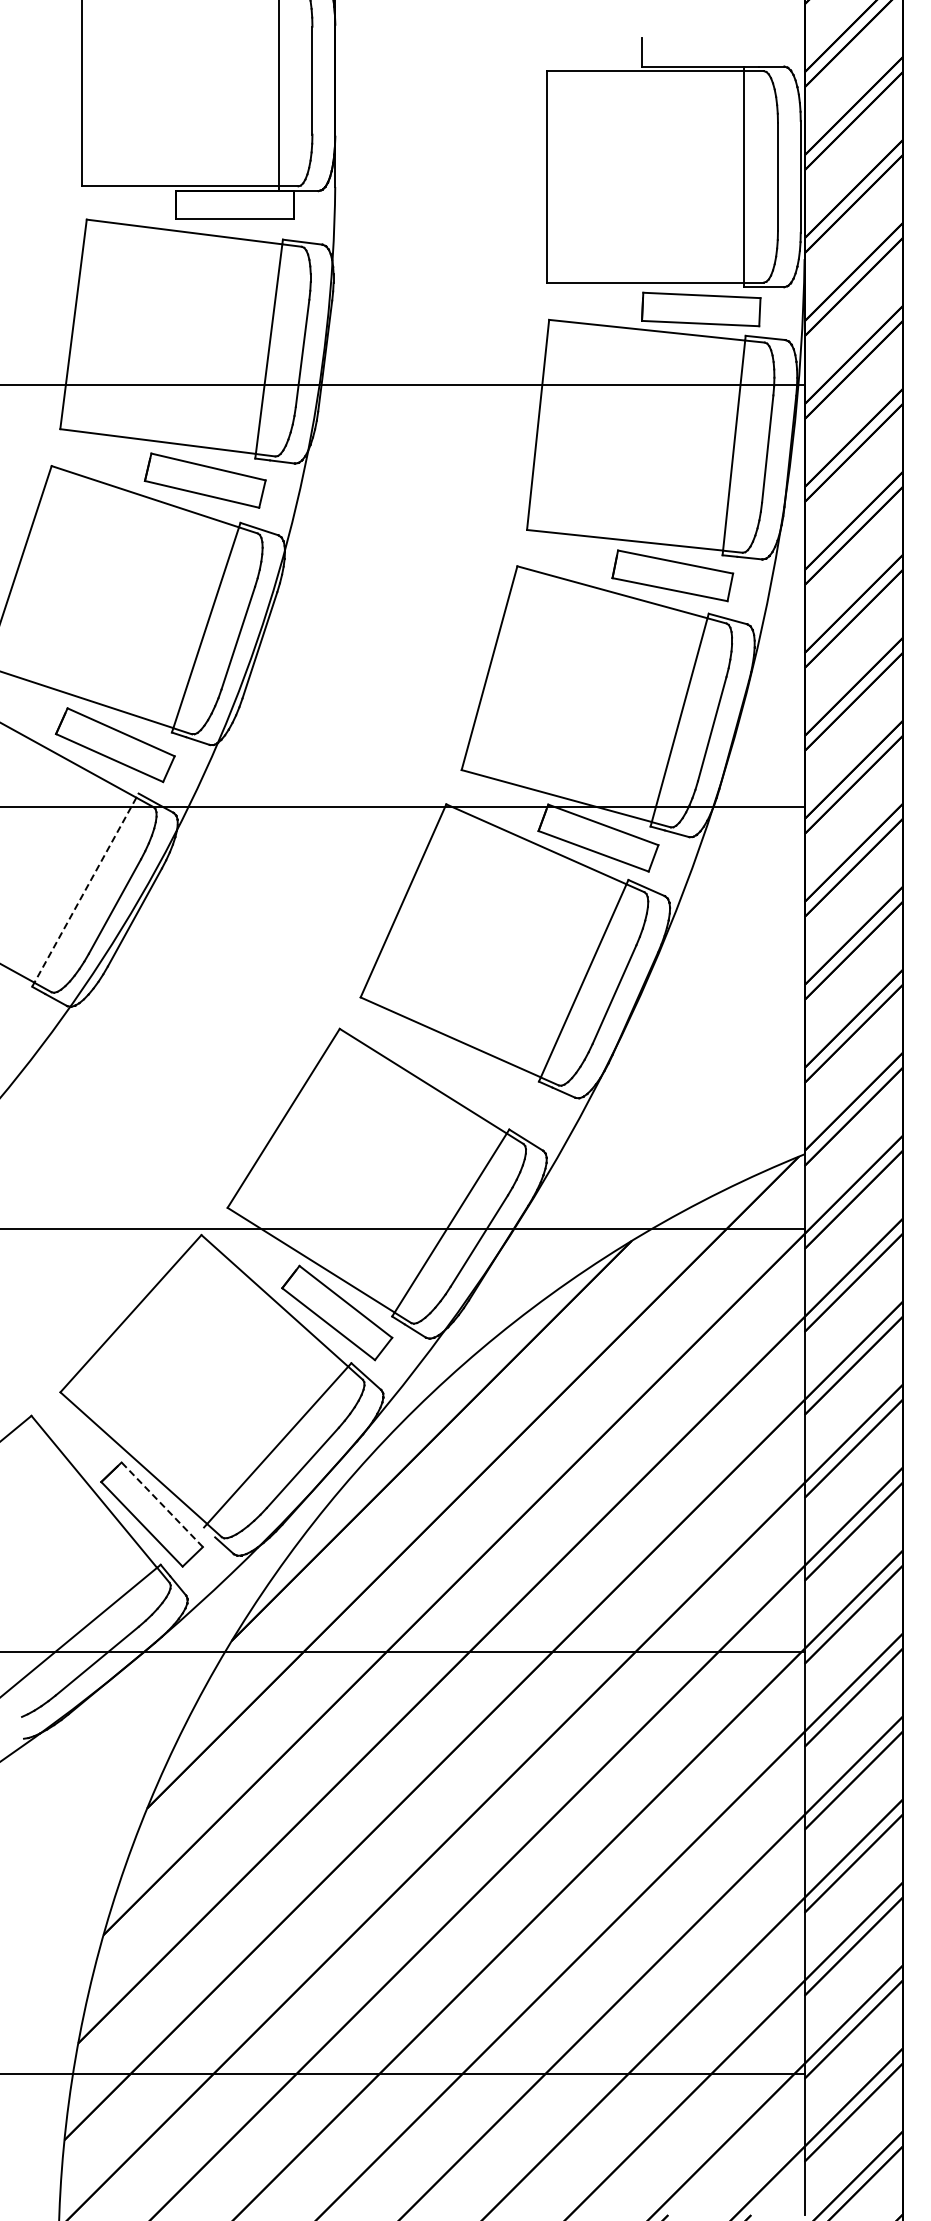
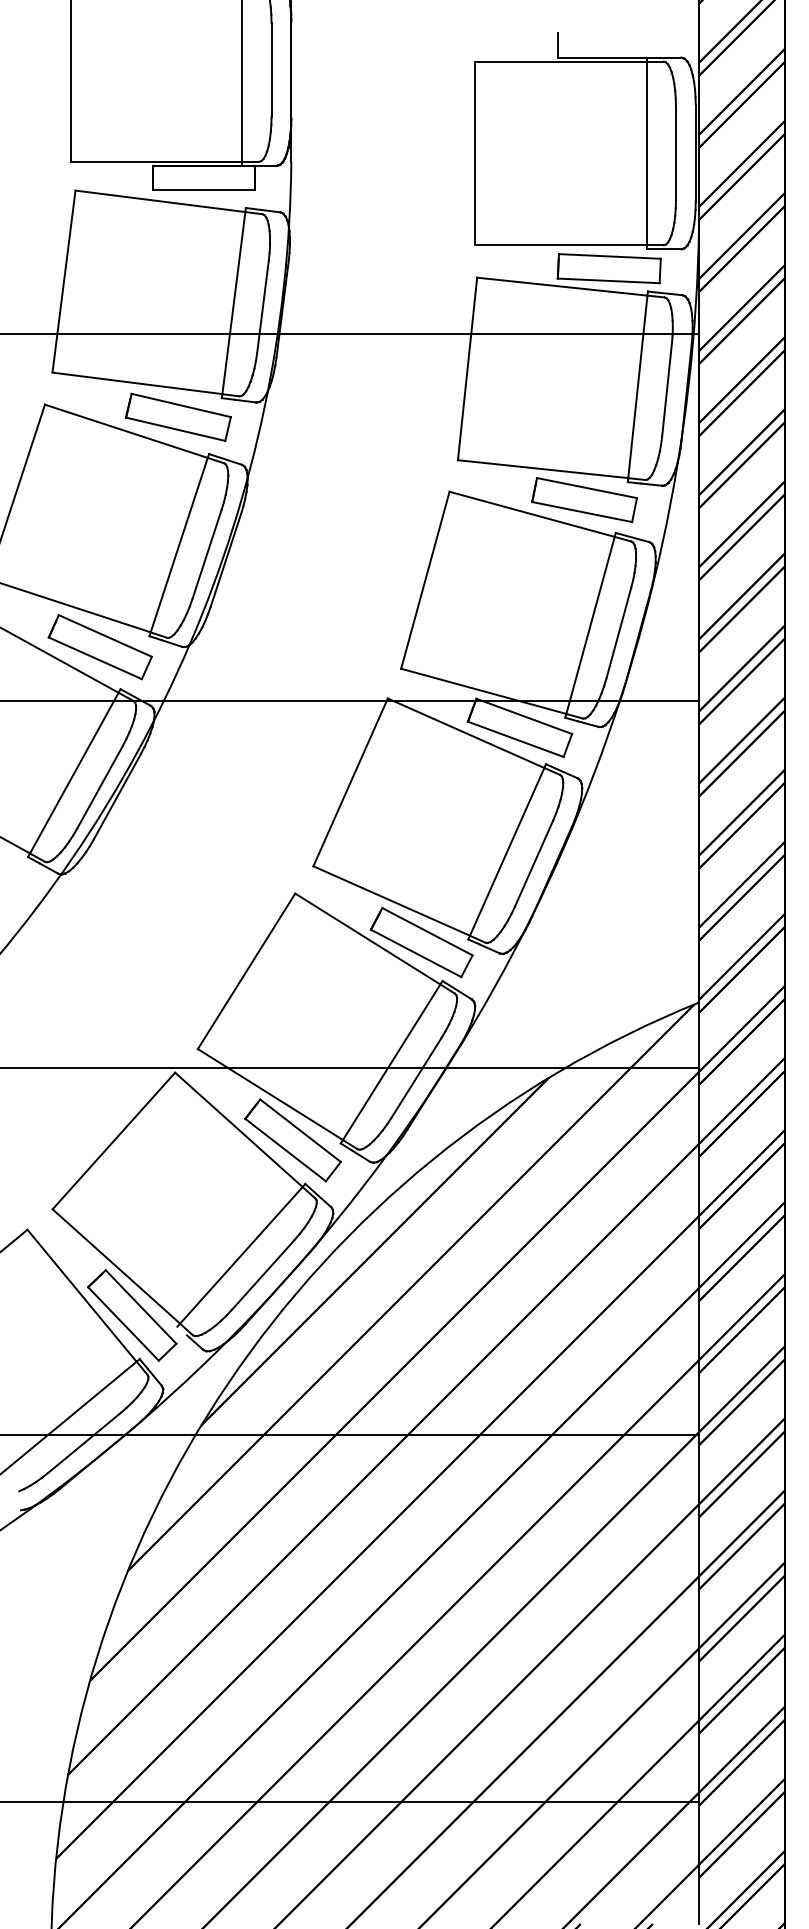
line: (85, 889) -> (74, 772), dashed -> solid
part: (485, 1085) -> (421, 942), added
line: (162, 1504) -> (141, 1306), dashed -> solid

